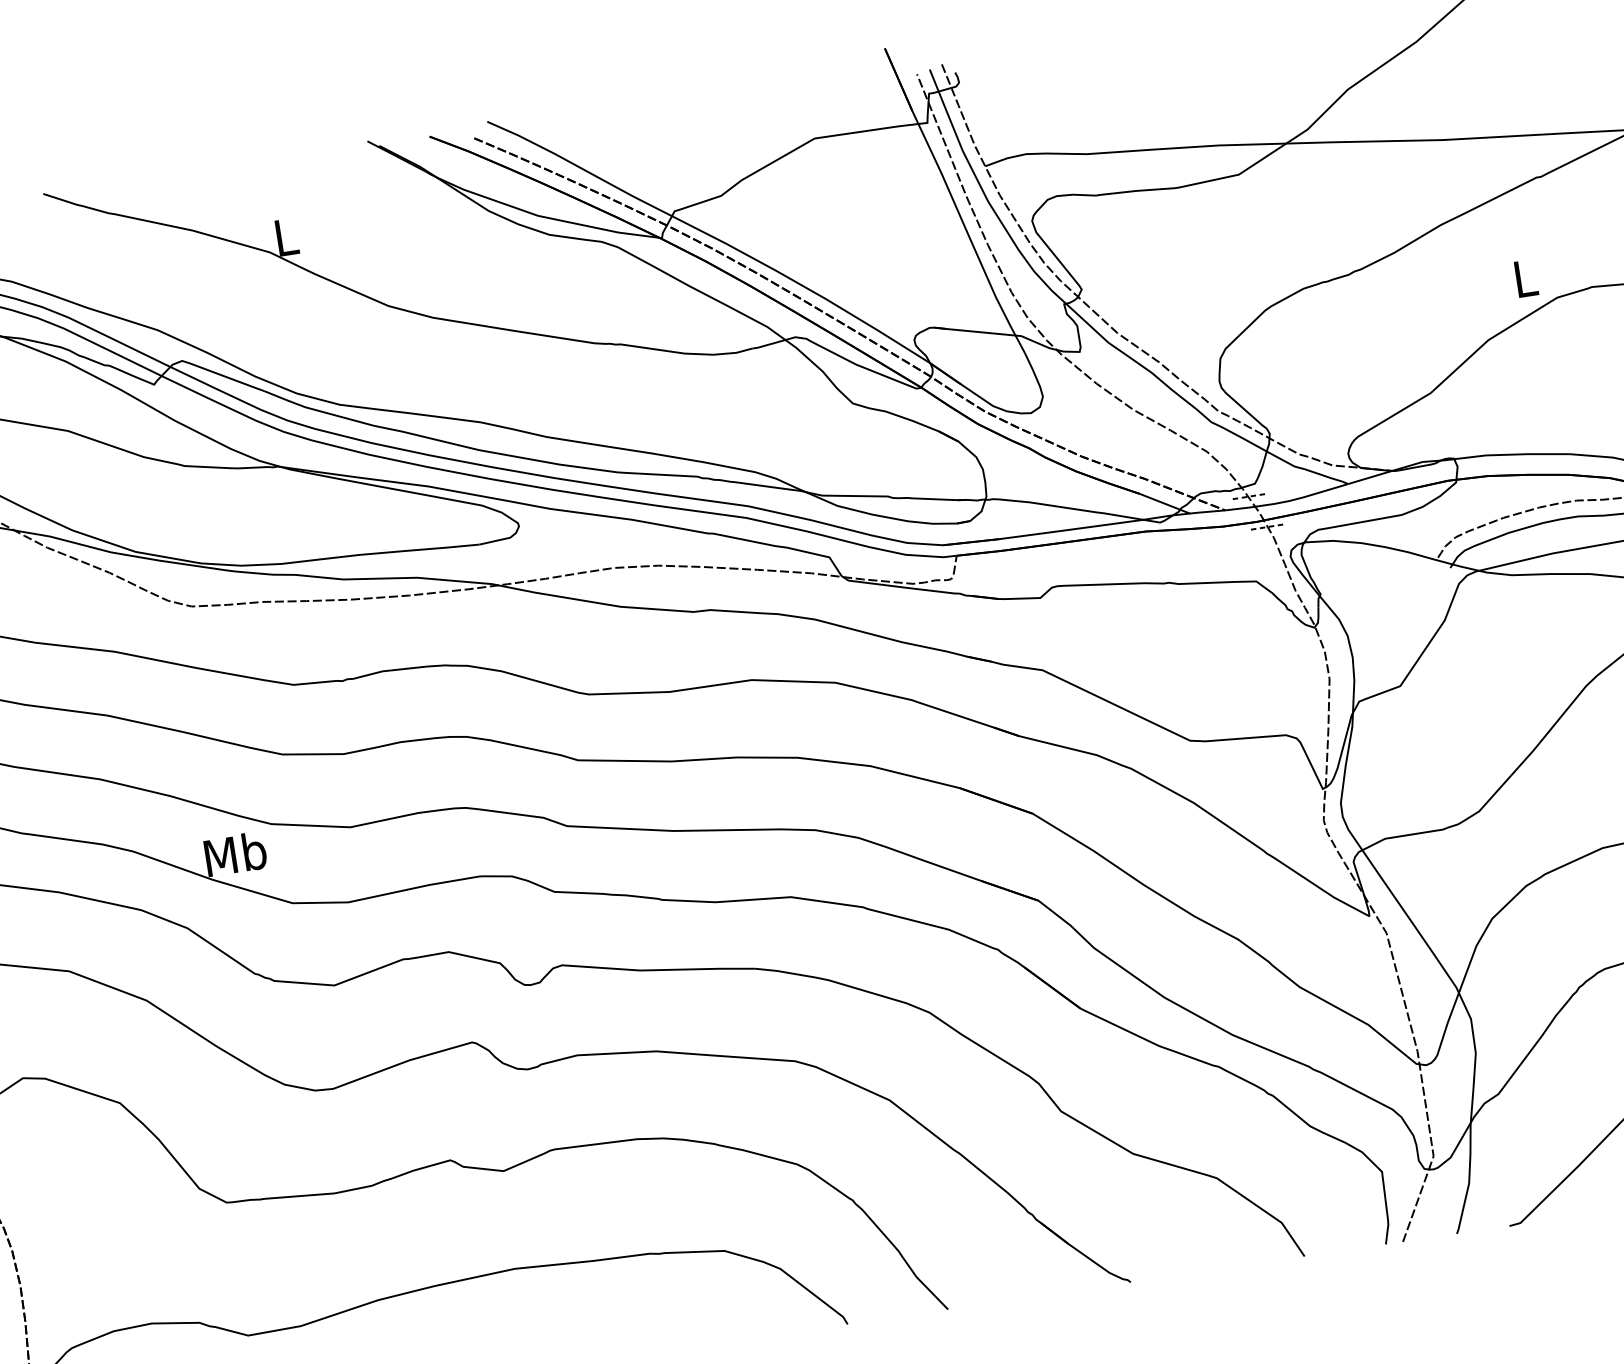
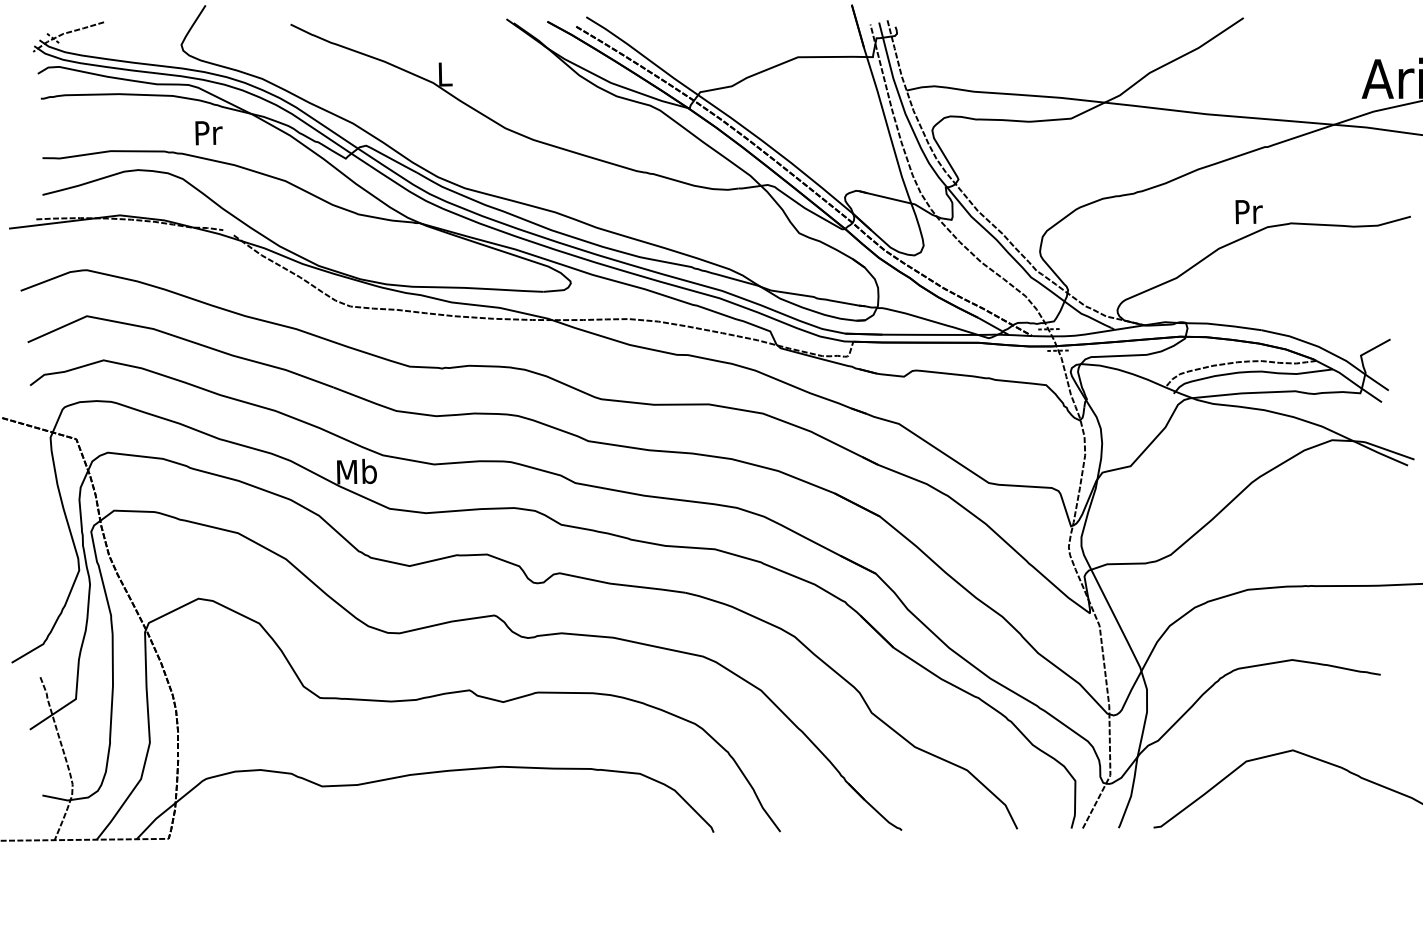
text: (1525, 279) -> (1248, 212), L -> Pr

